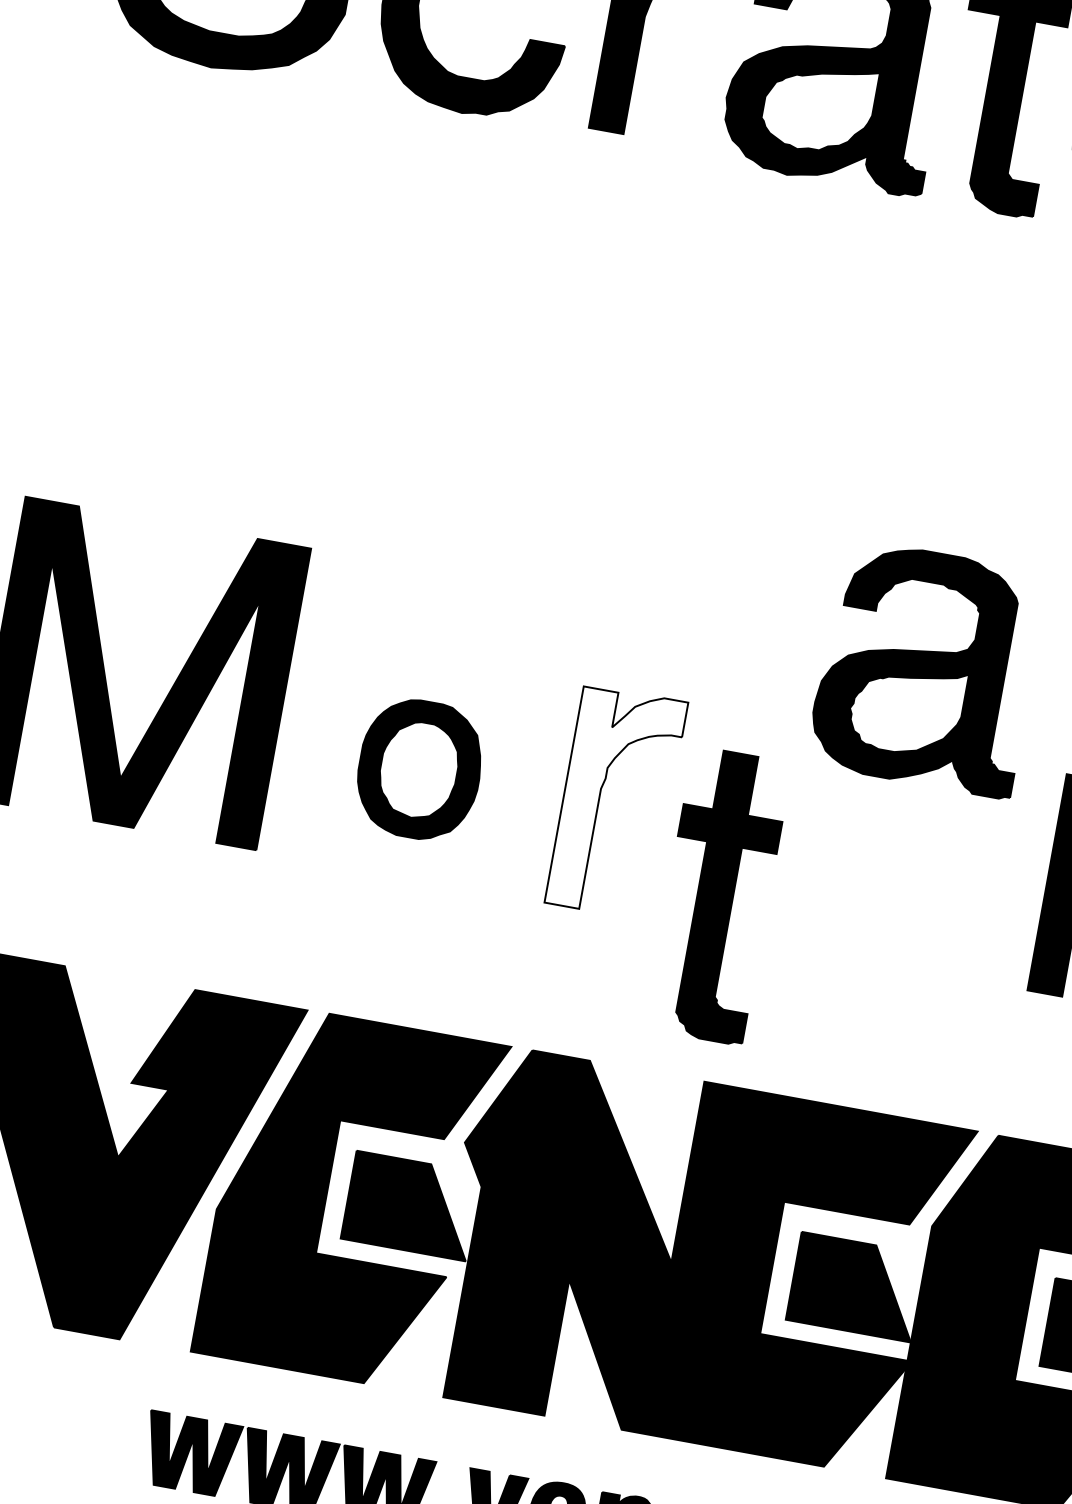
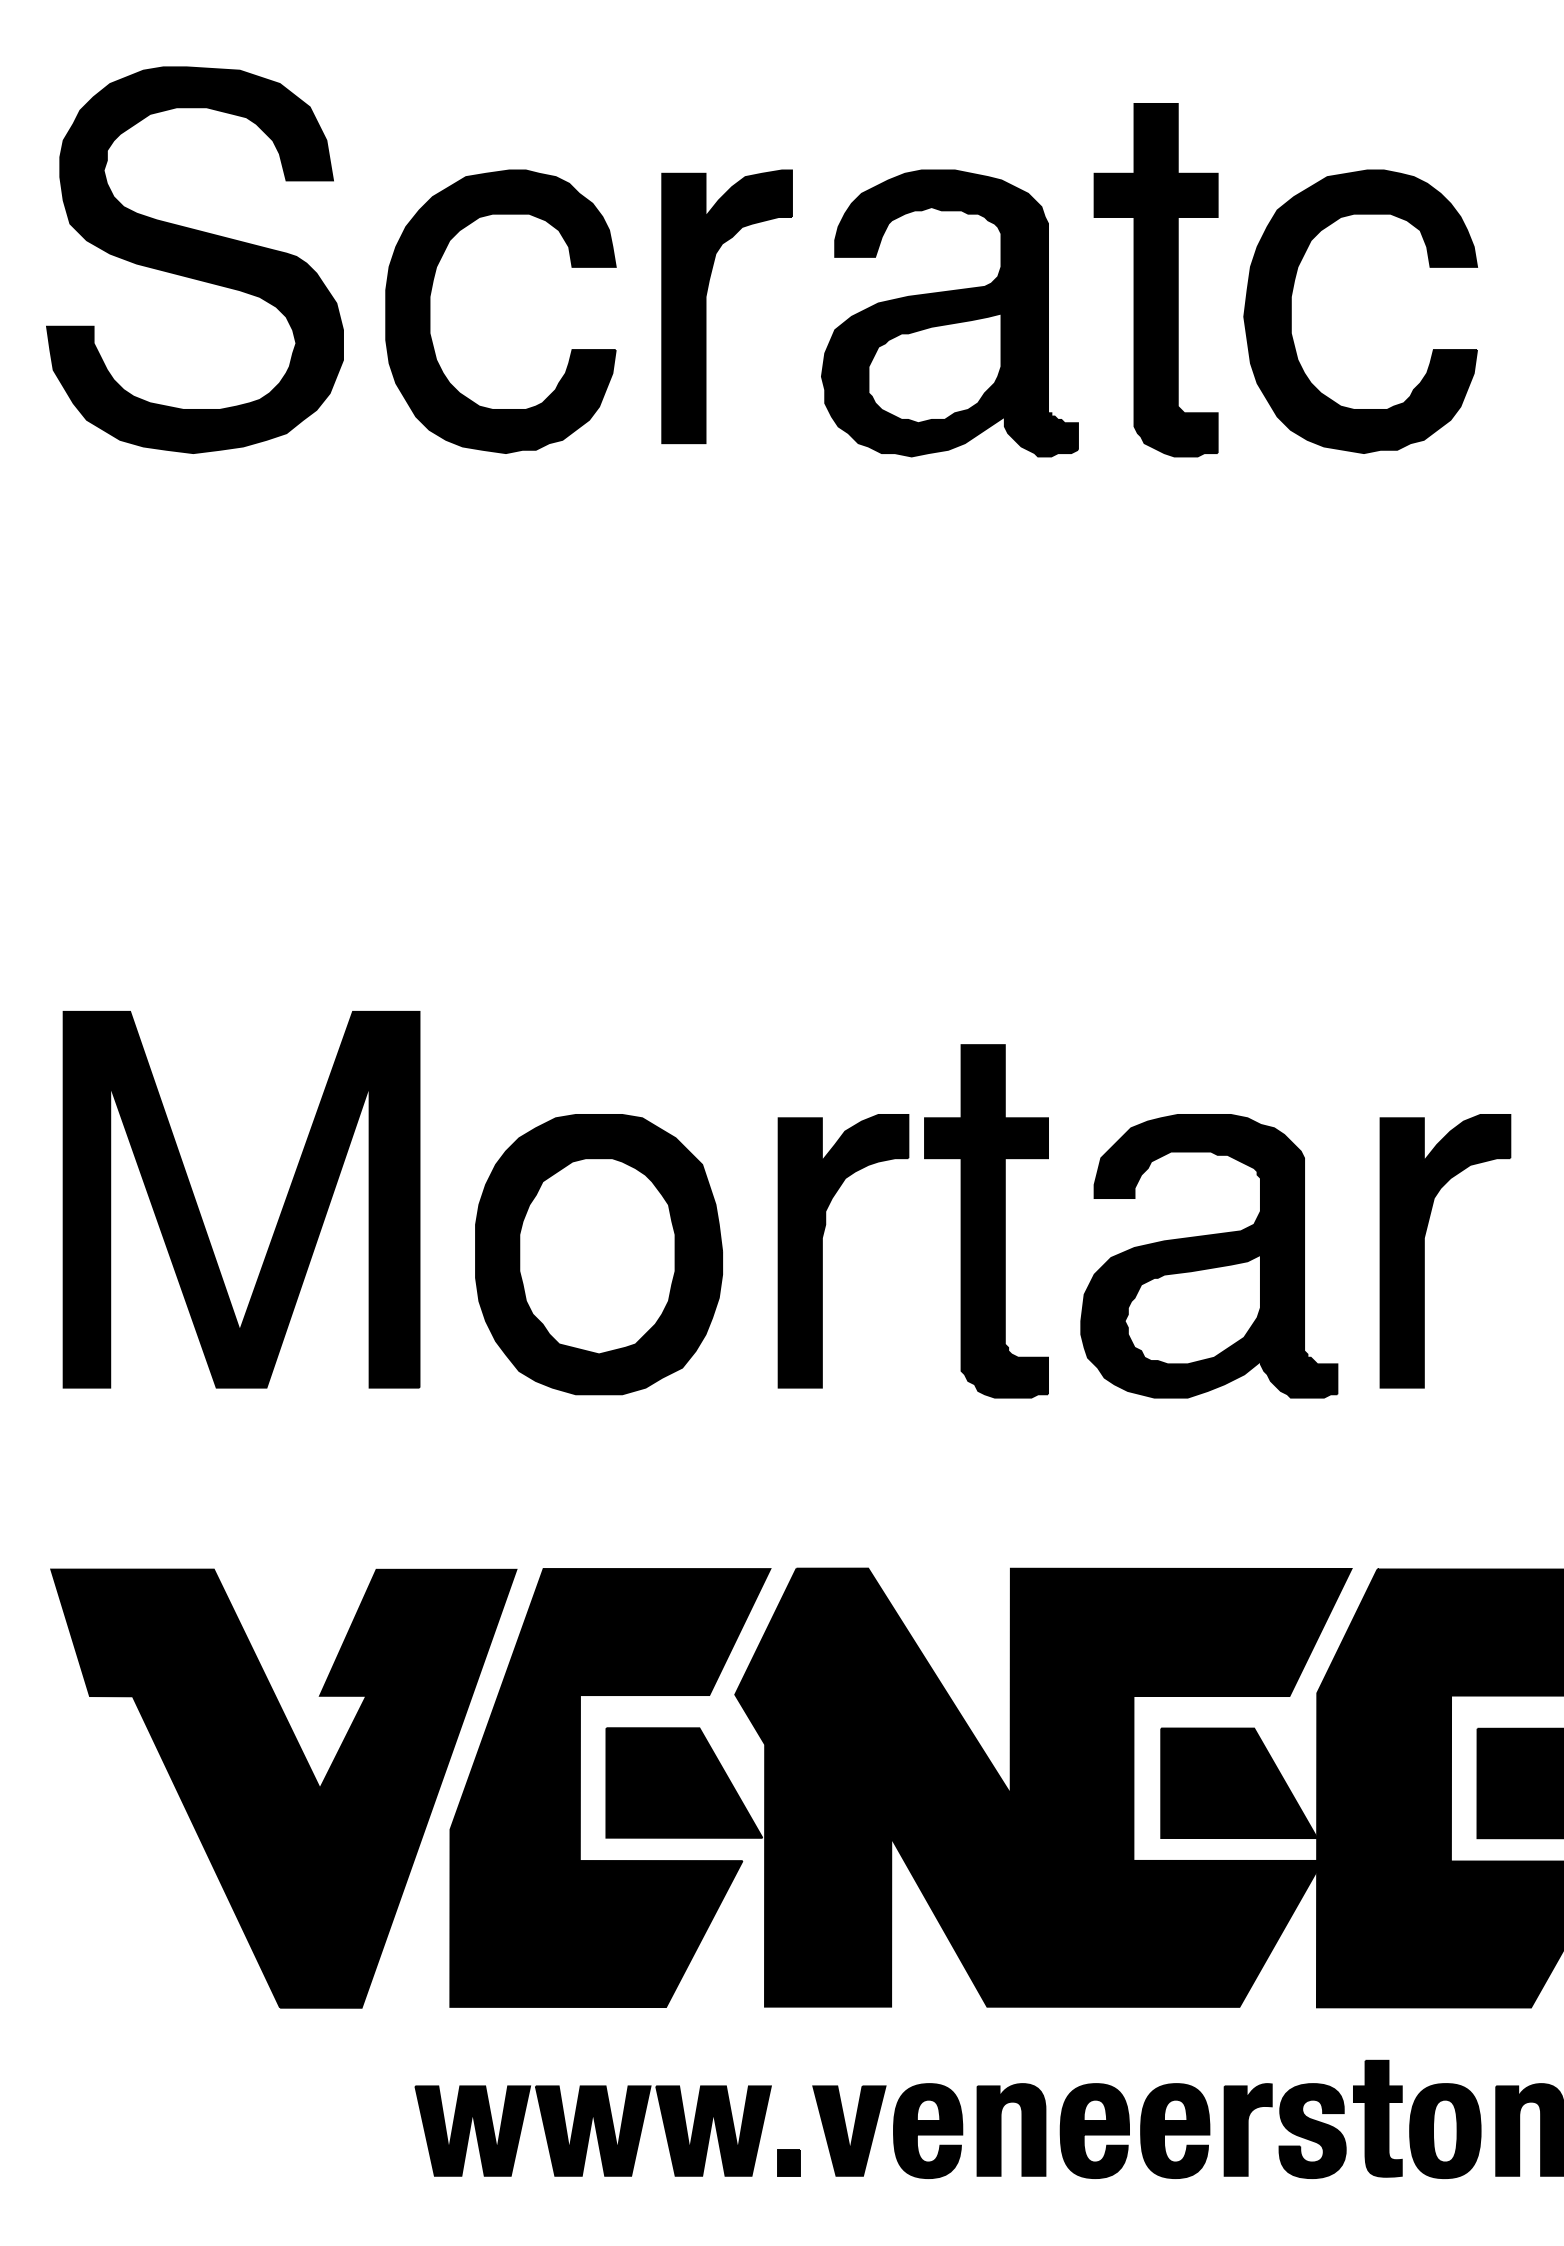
part: (927, 668) -> (1209, 1256), moved
part: (419, 769) -> (598, 1254), size x1.67
fill: (616, 801) -> (843, 1250), added
part: (717, 895) -> (986, 1221), moved

